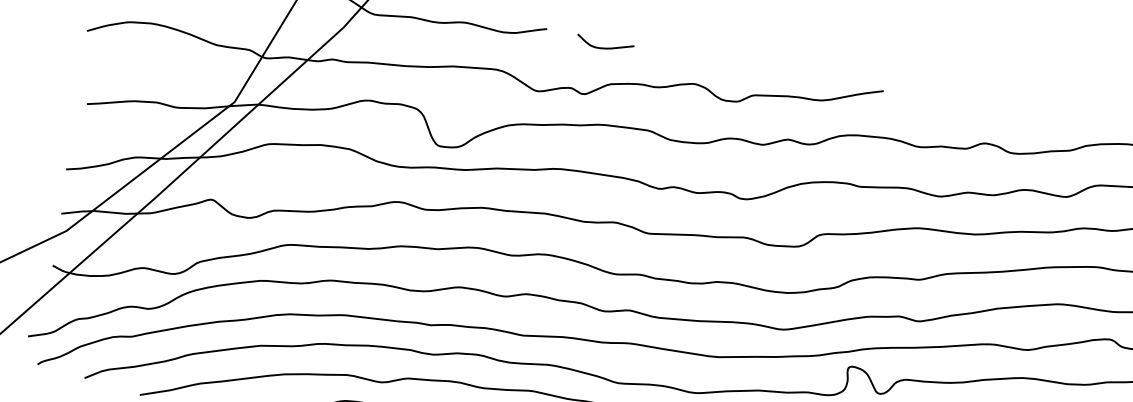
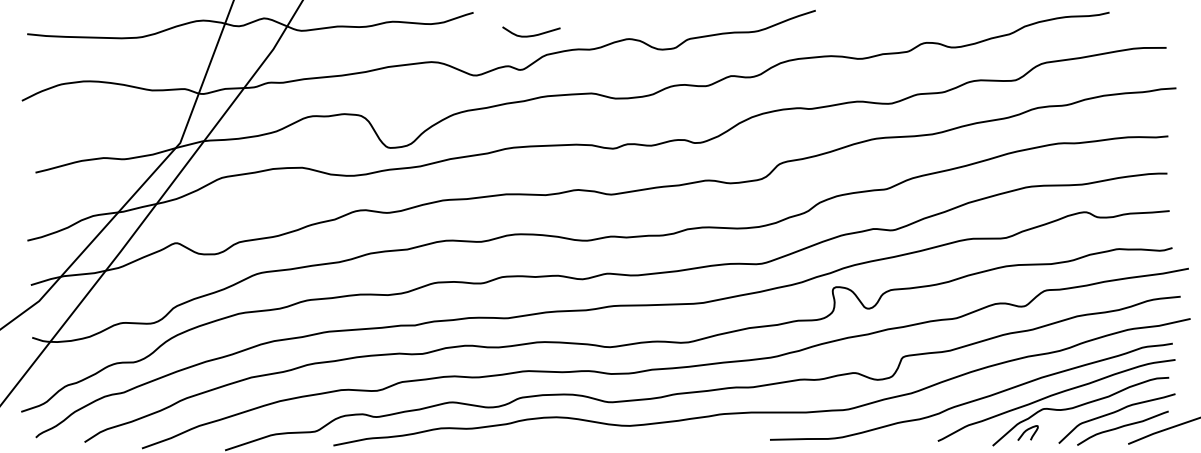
curve: (606, 47) -> (533, 34), moved

